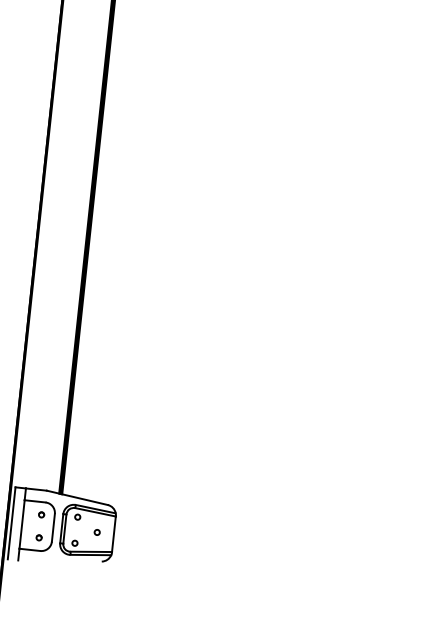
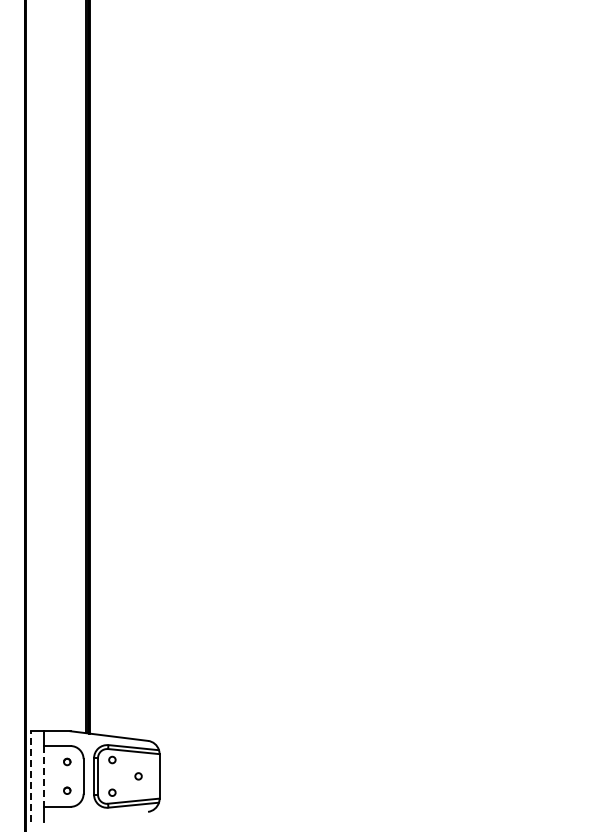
line: (11, 522) -> (31, 775), solid -> dashed
line: (22, 524) -> (44, 776), solid -> dashed

